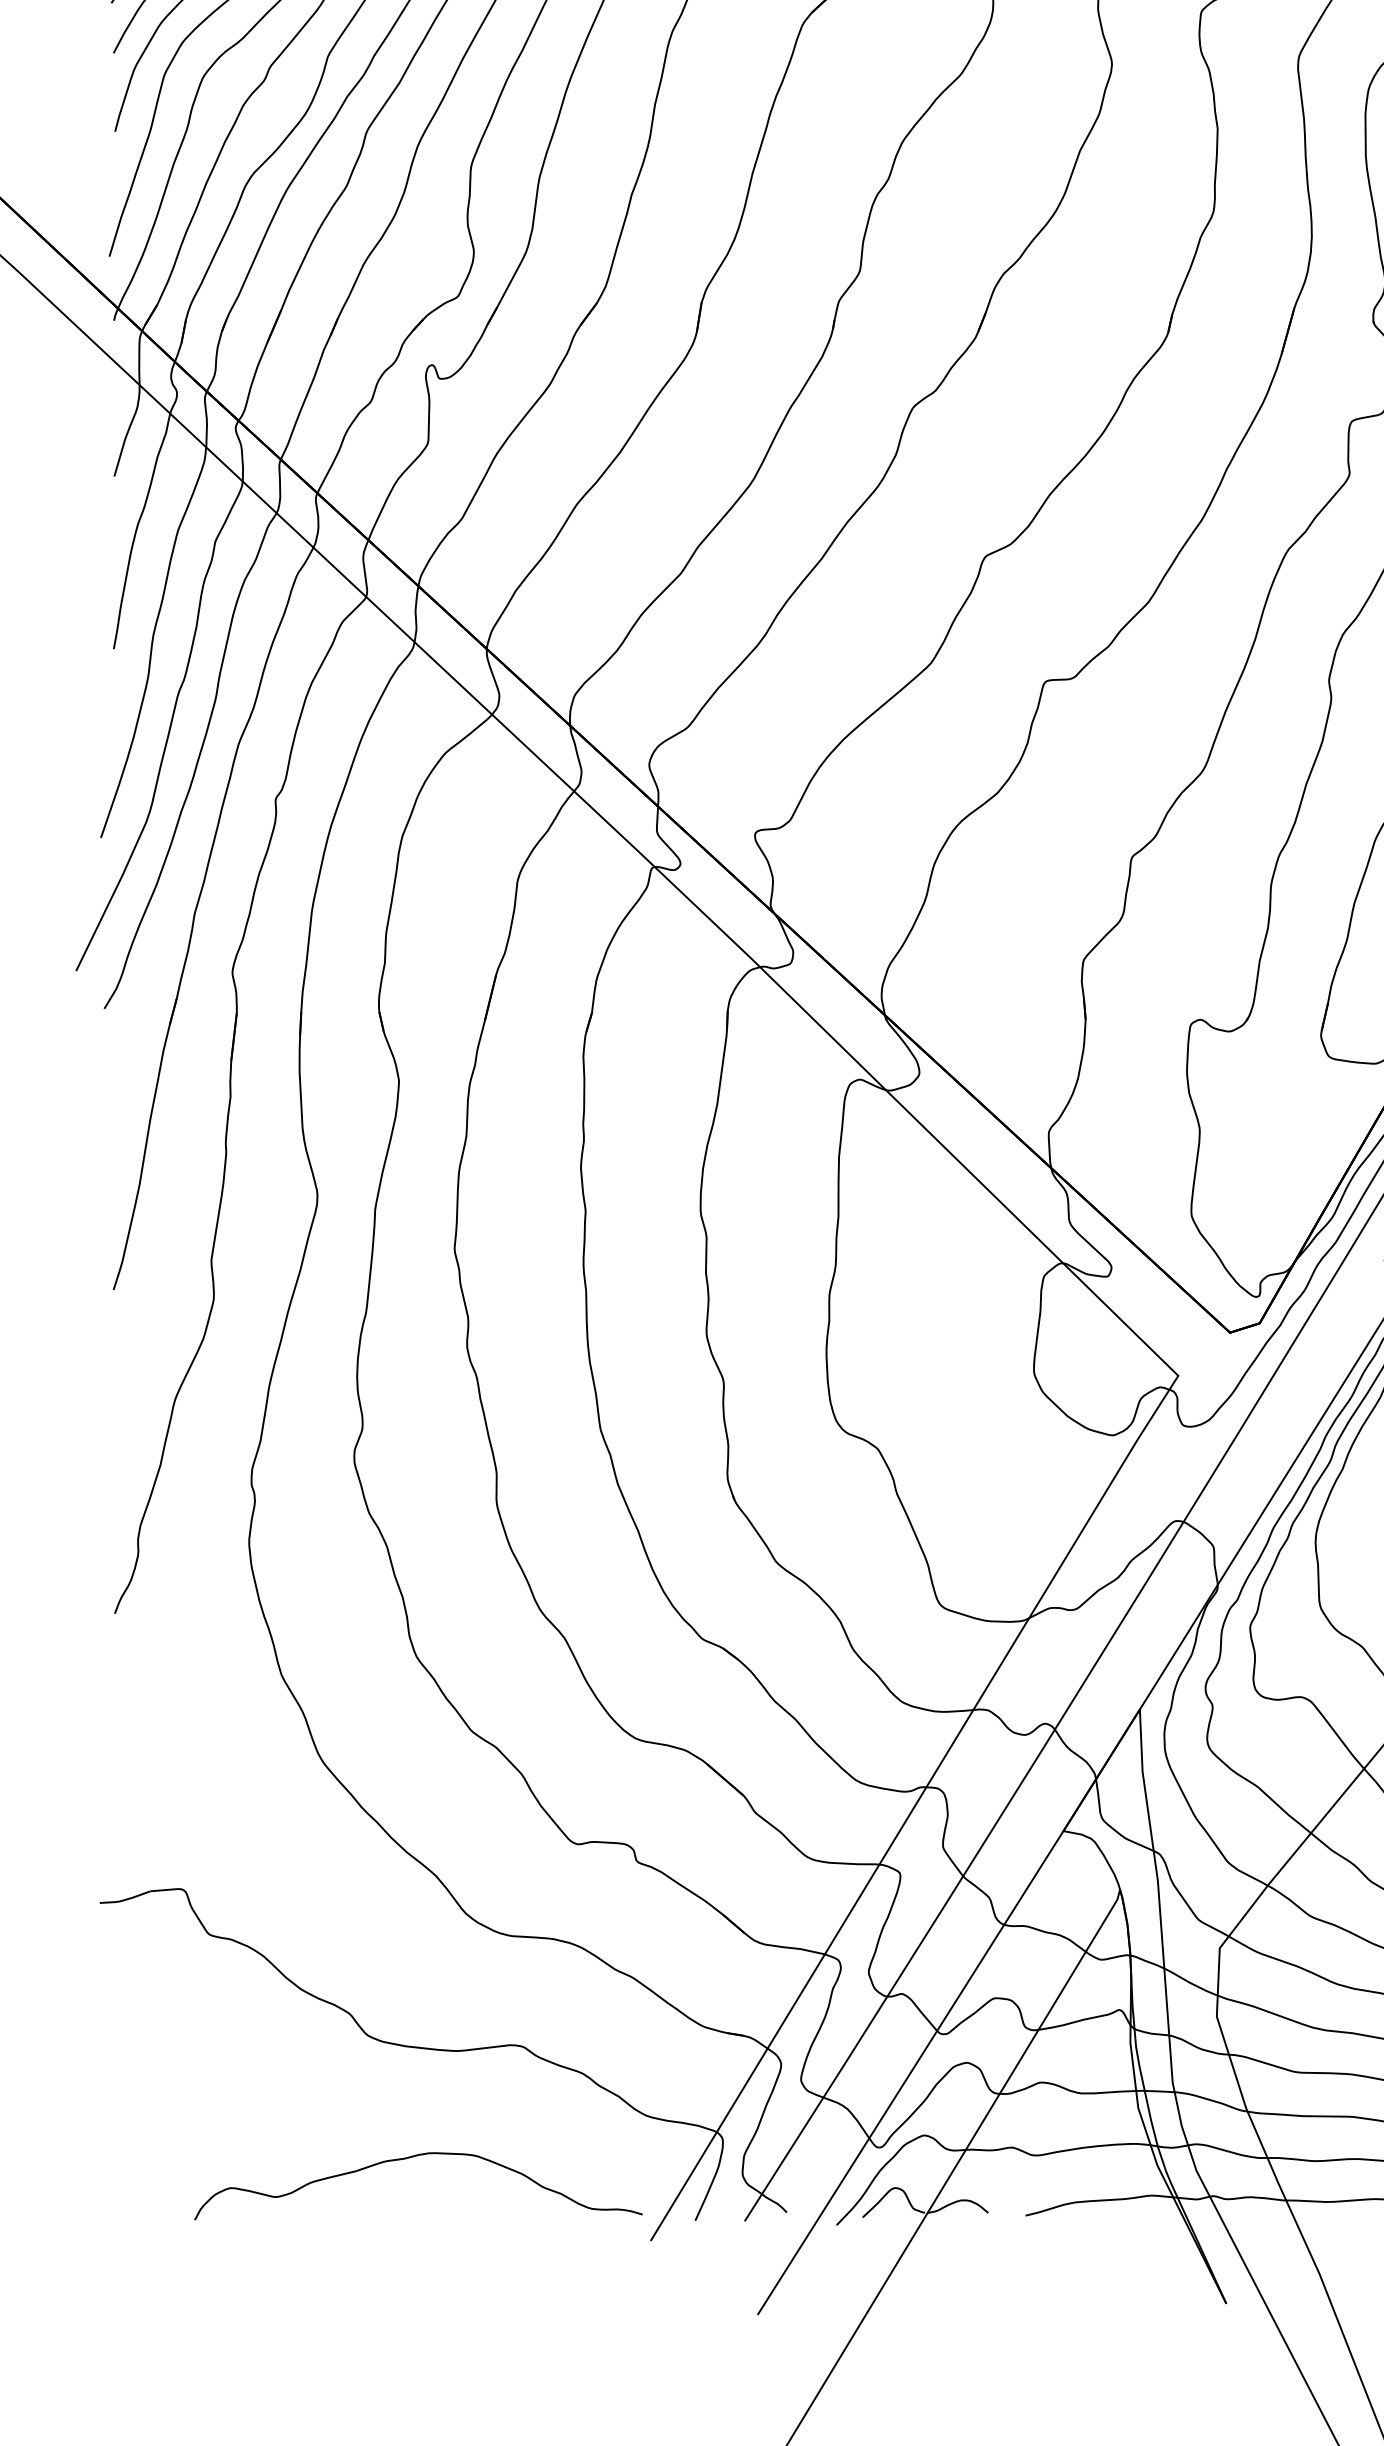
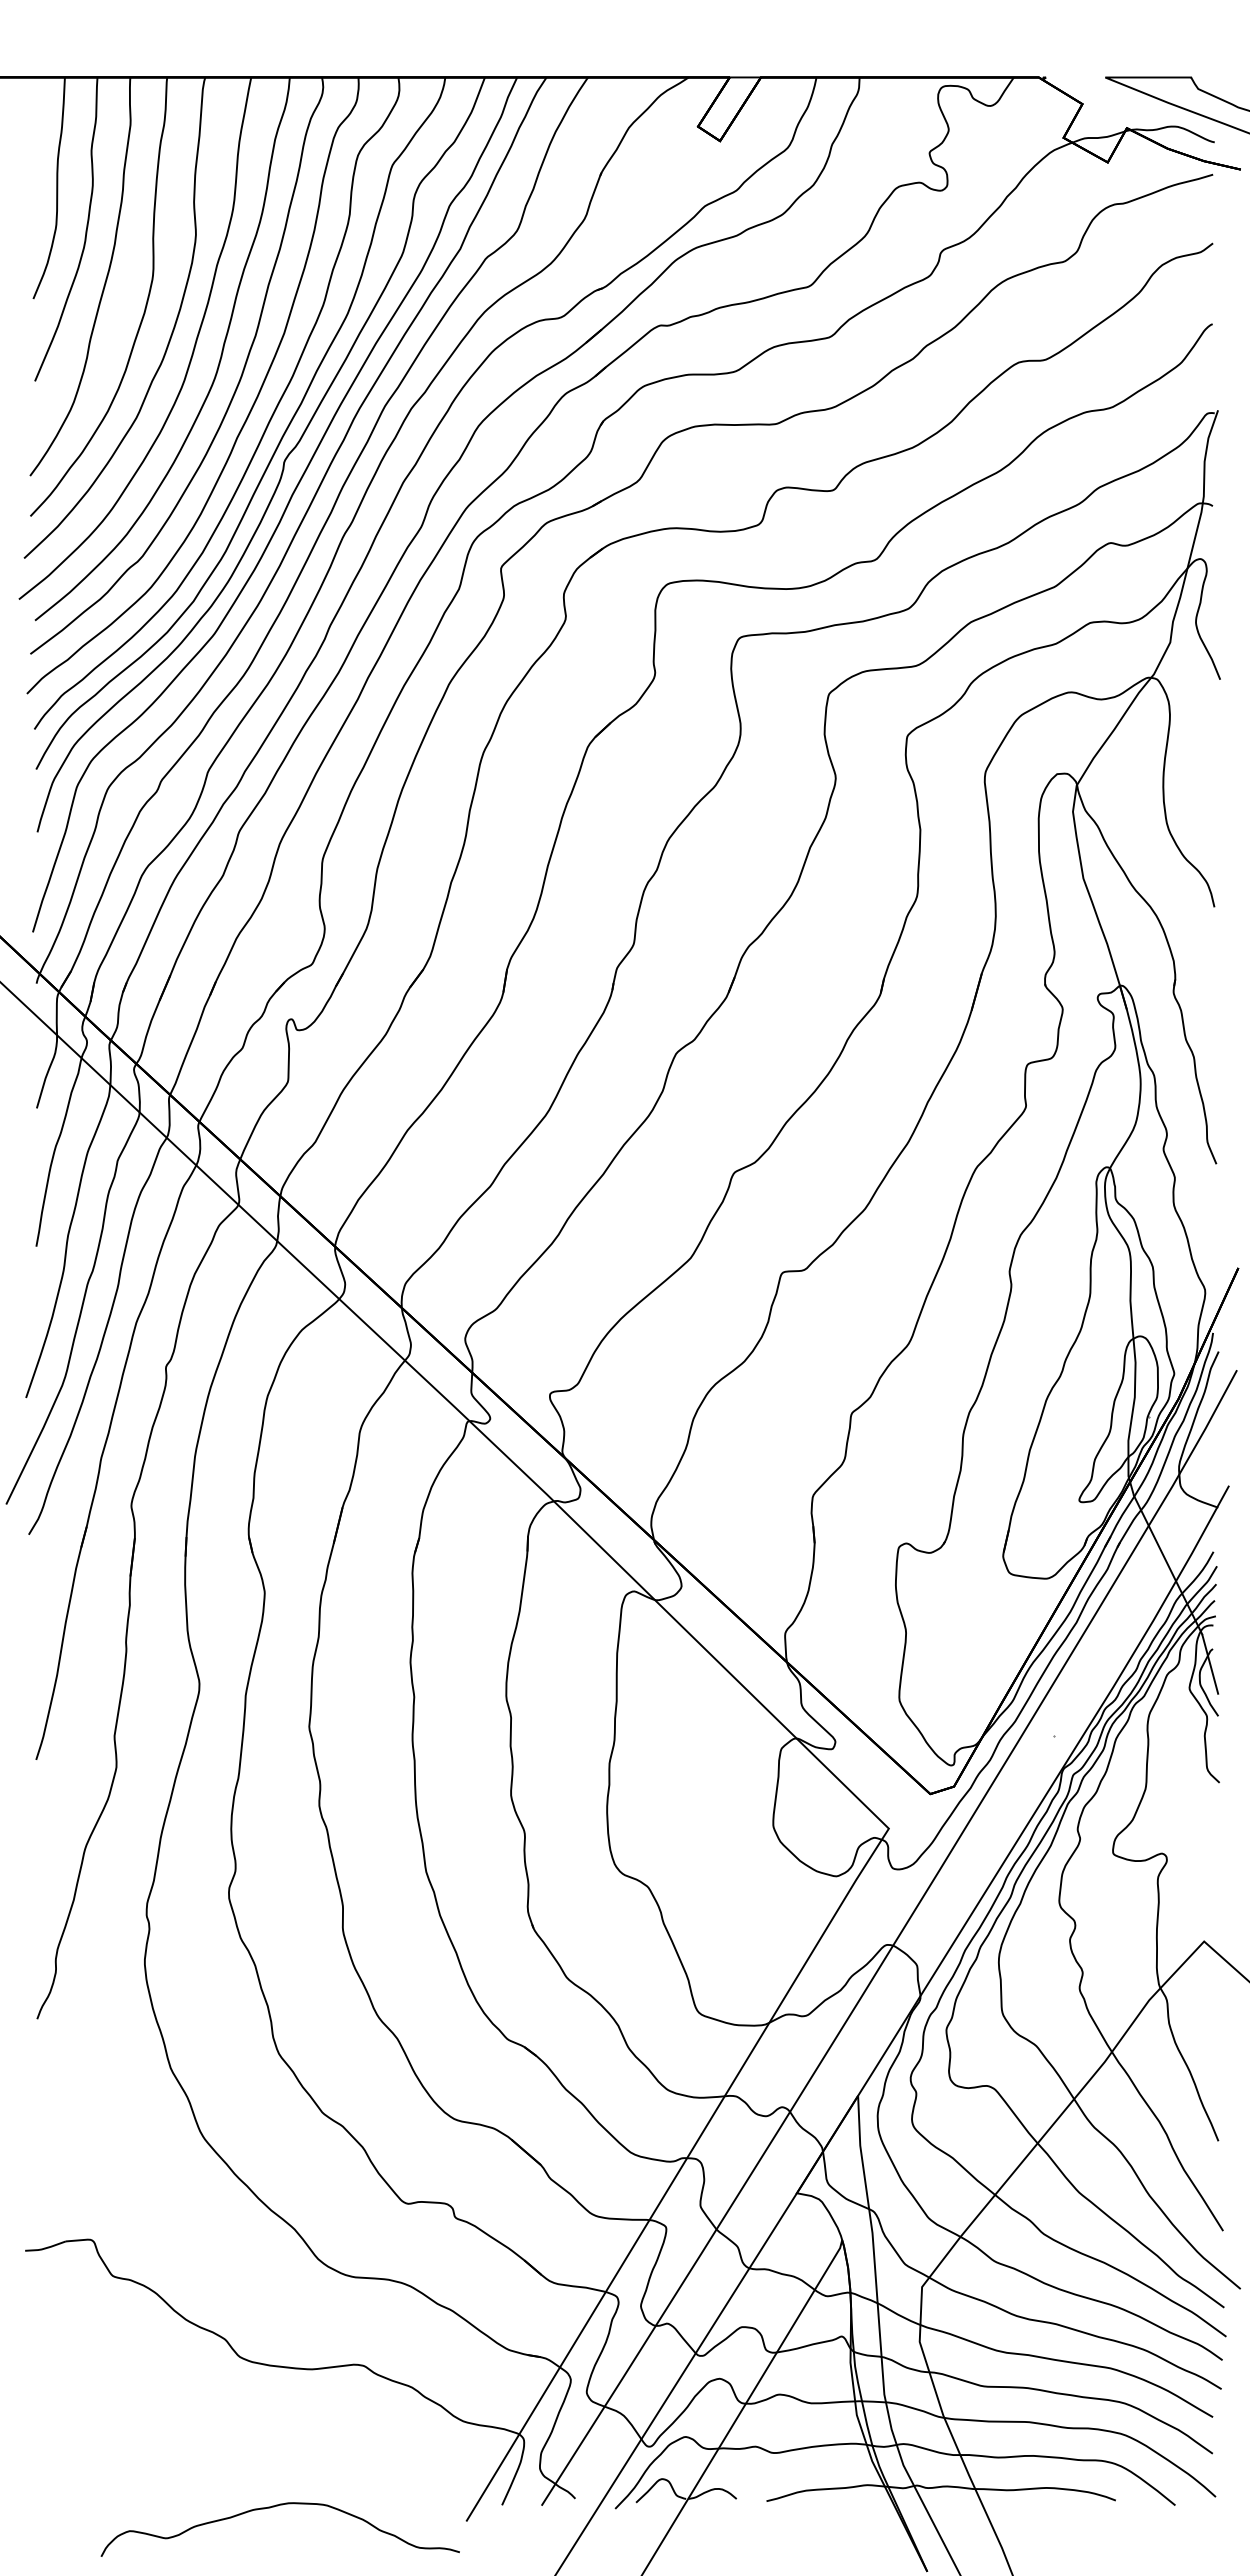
curve: (411, 2158) -> (274, 2507), moved

